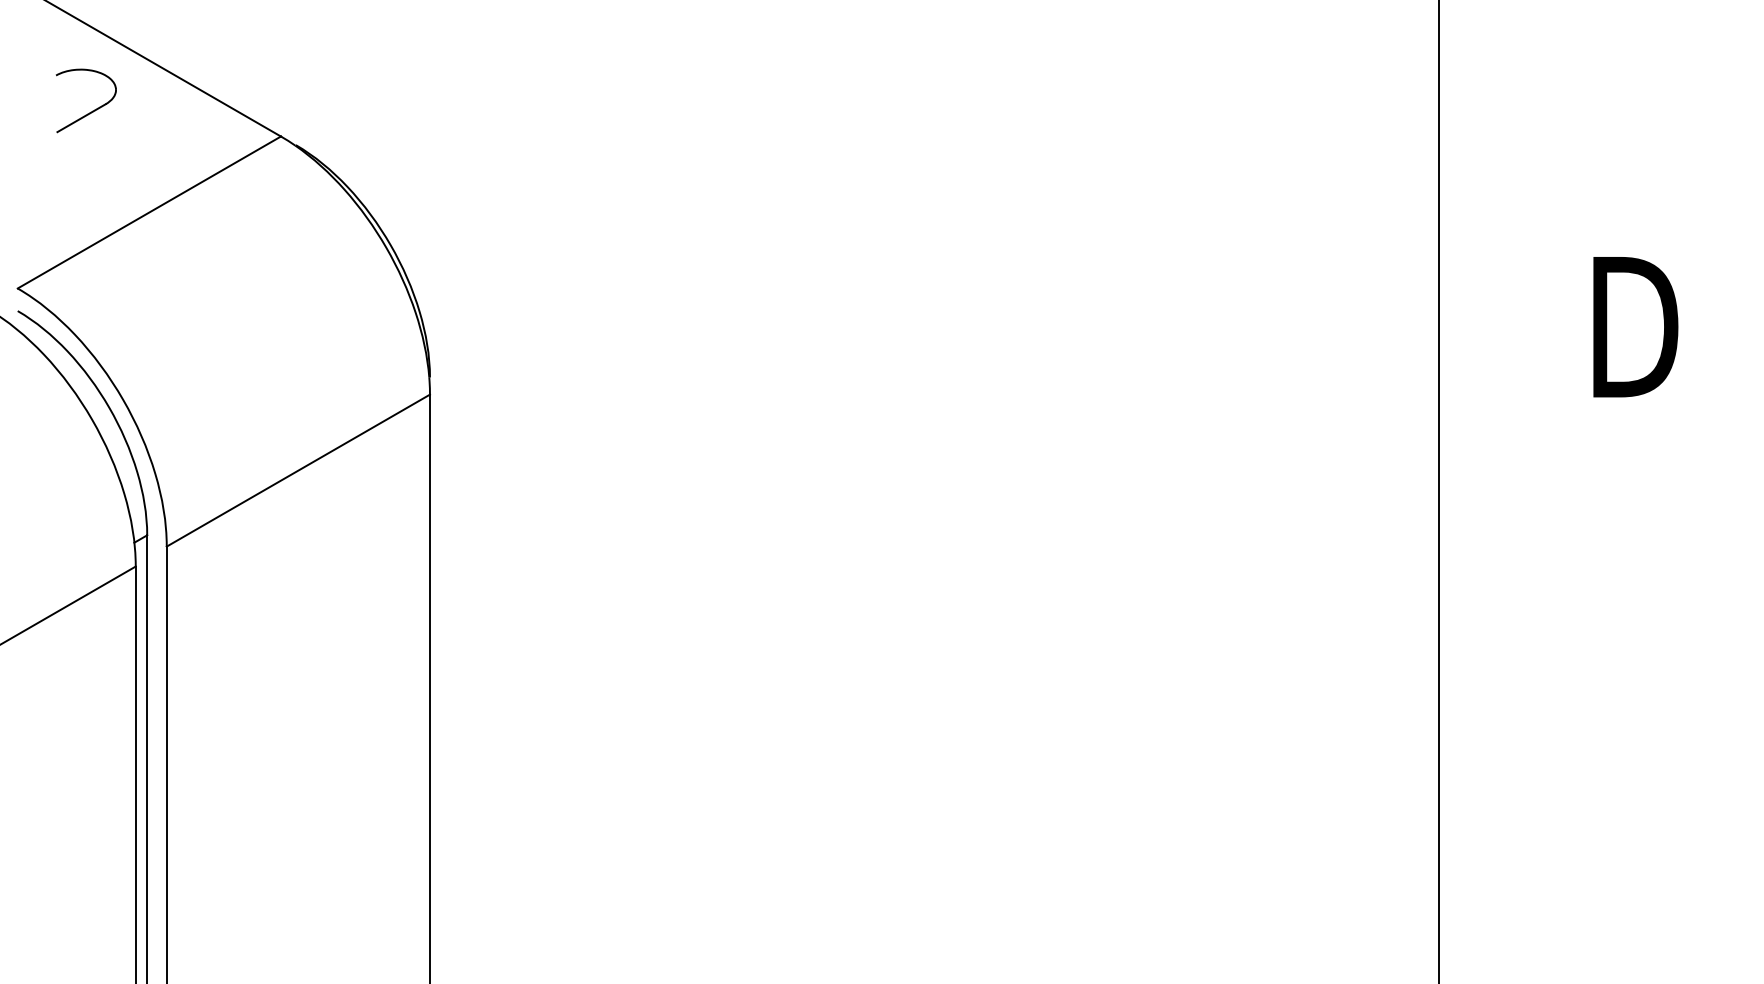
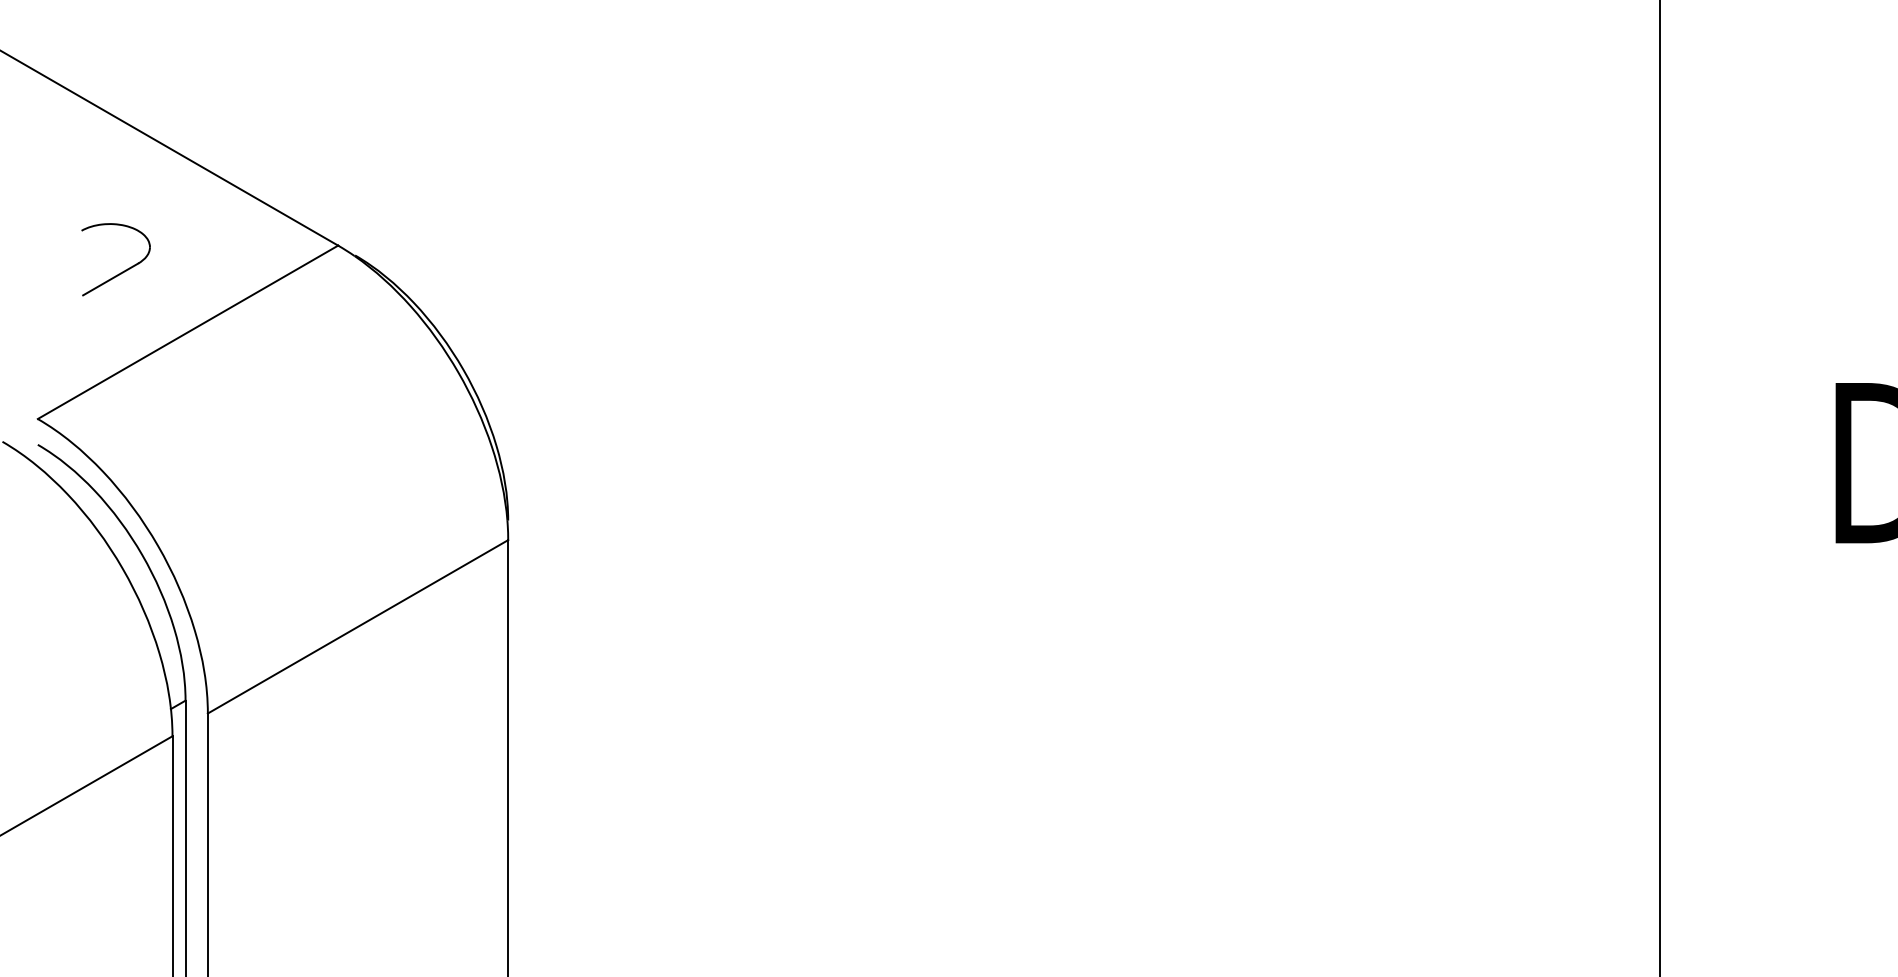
part: (92, 110) -> (123, 270), moved

